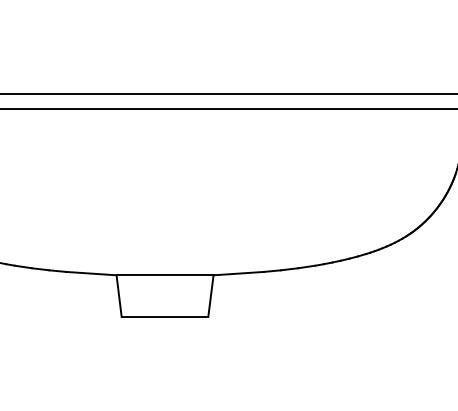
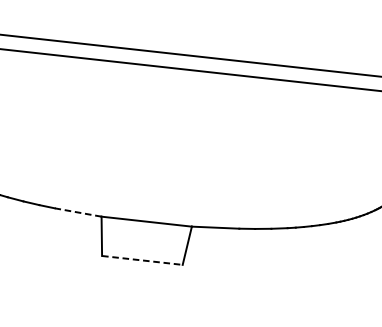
line: (90, 273) -> (77, 212), solid -> dashed
line: (165, 316) -> (142, 260), solid -> dashed

